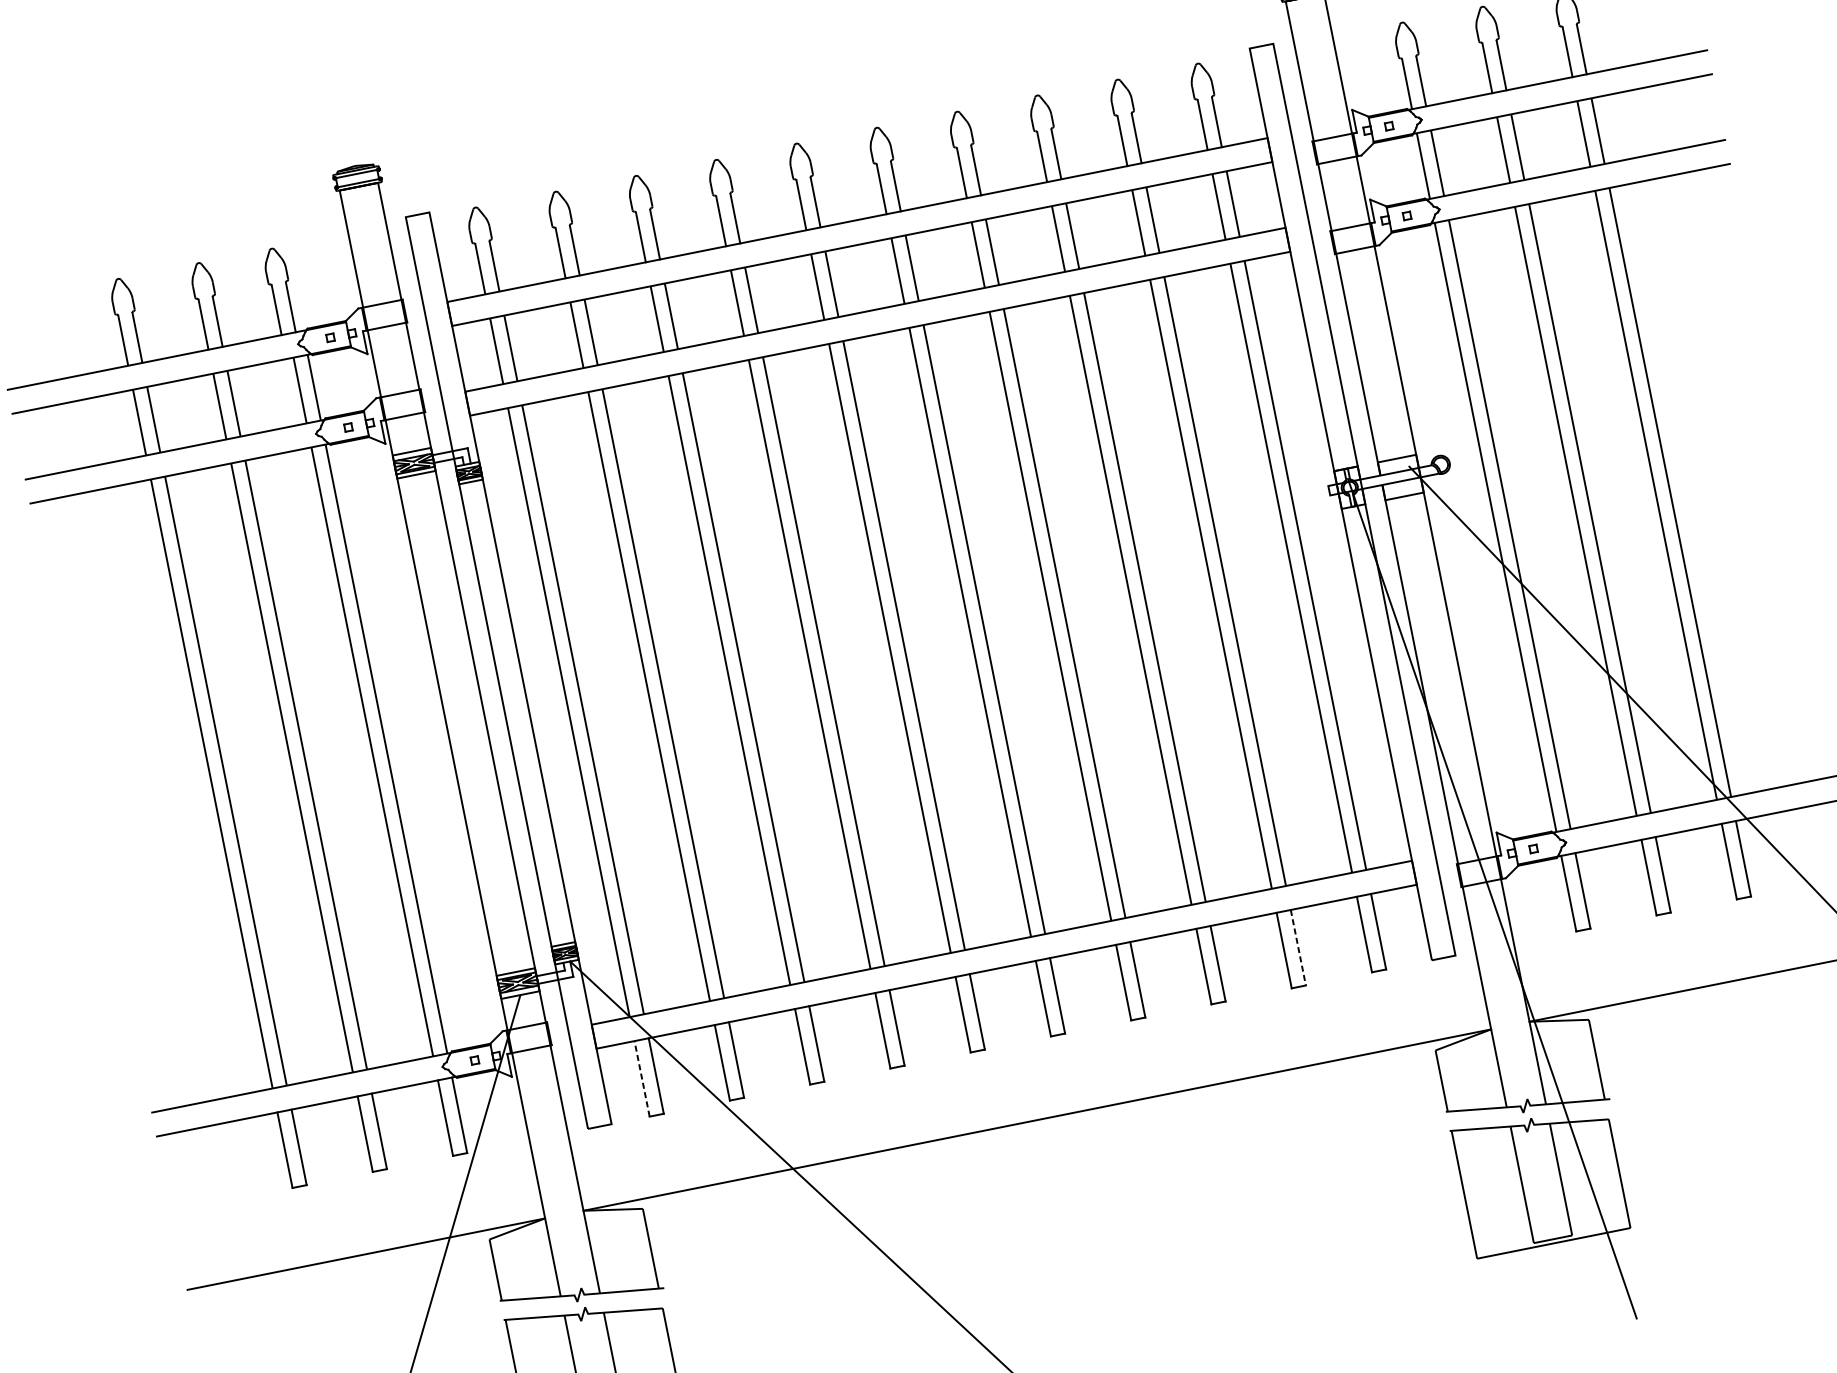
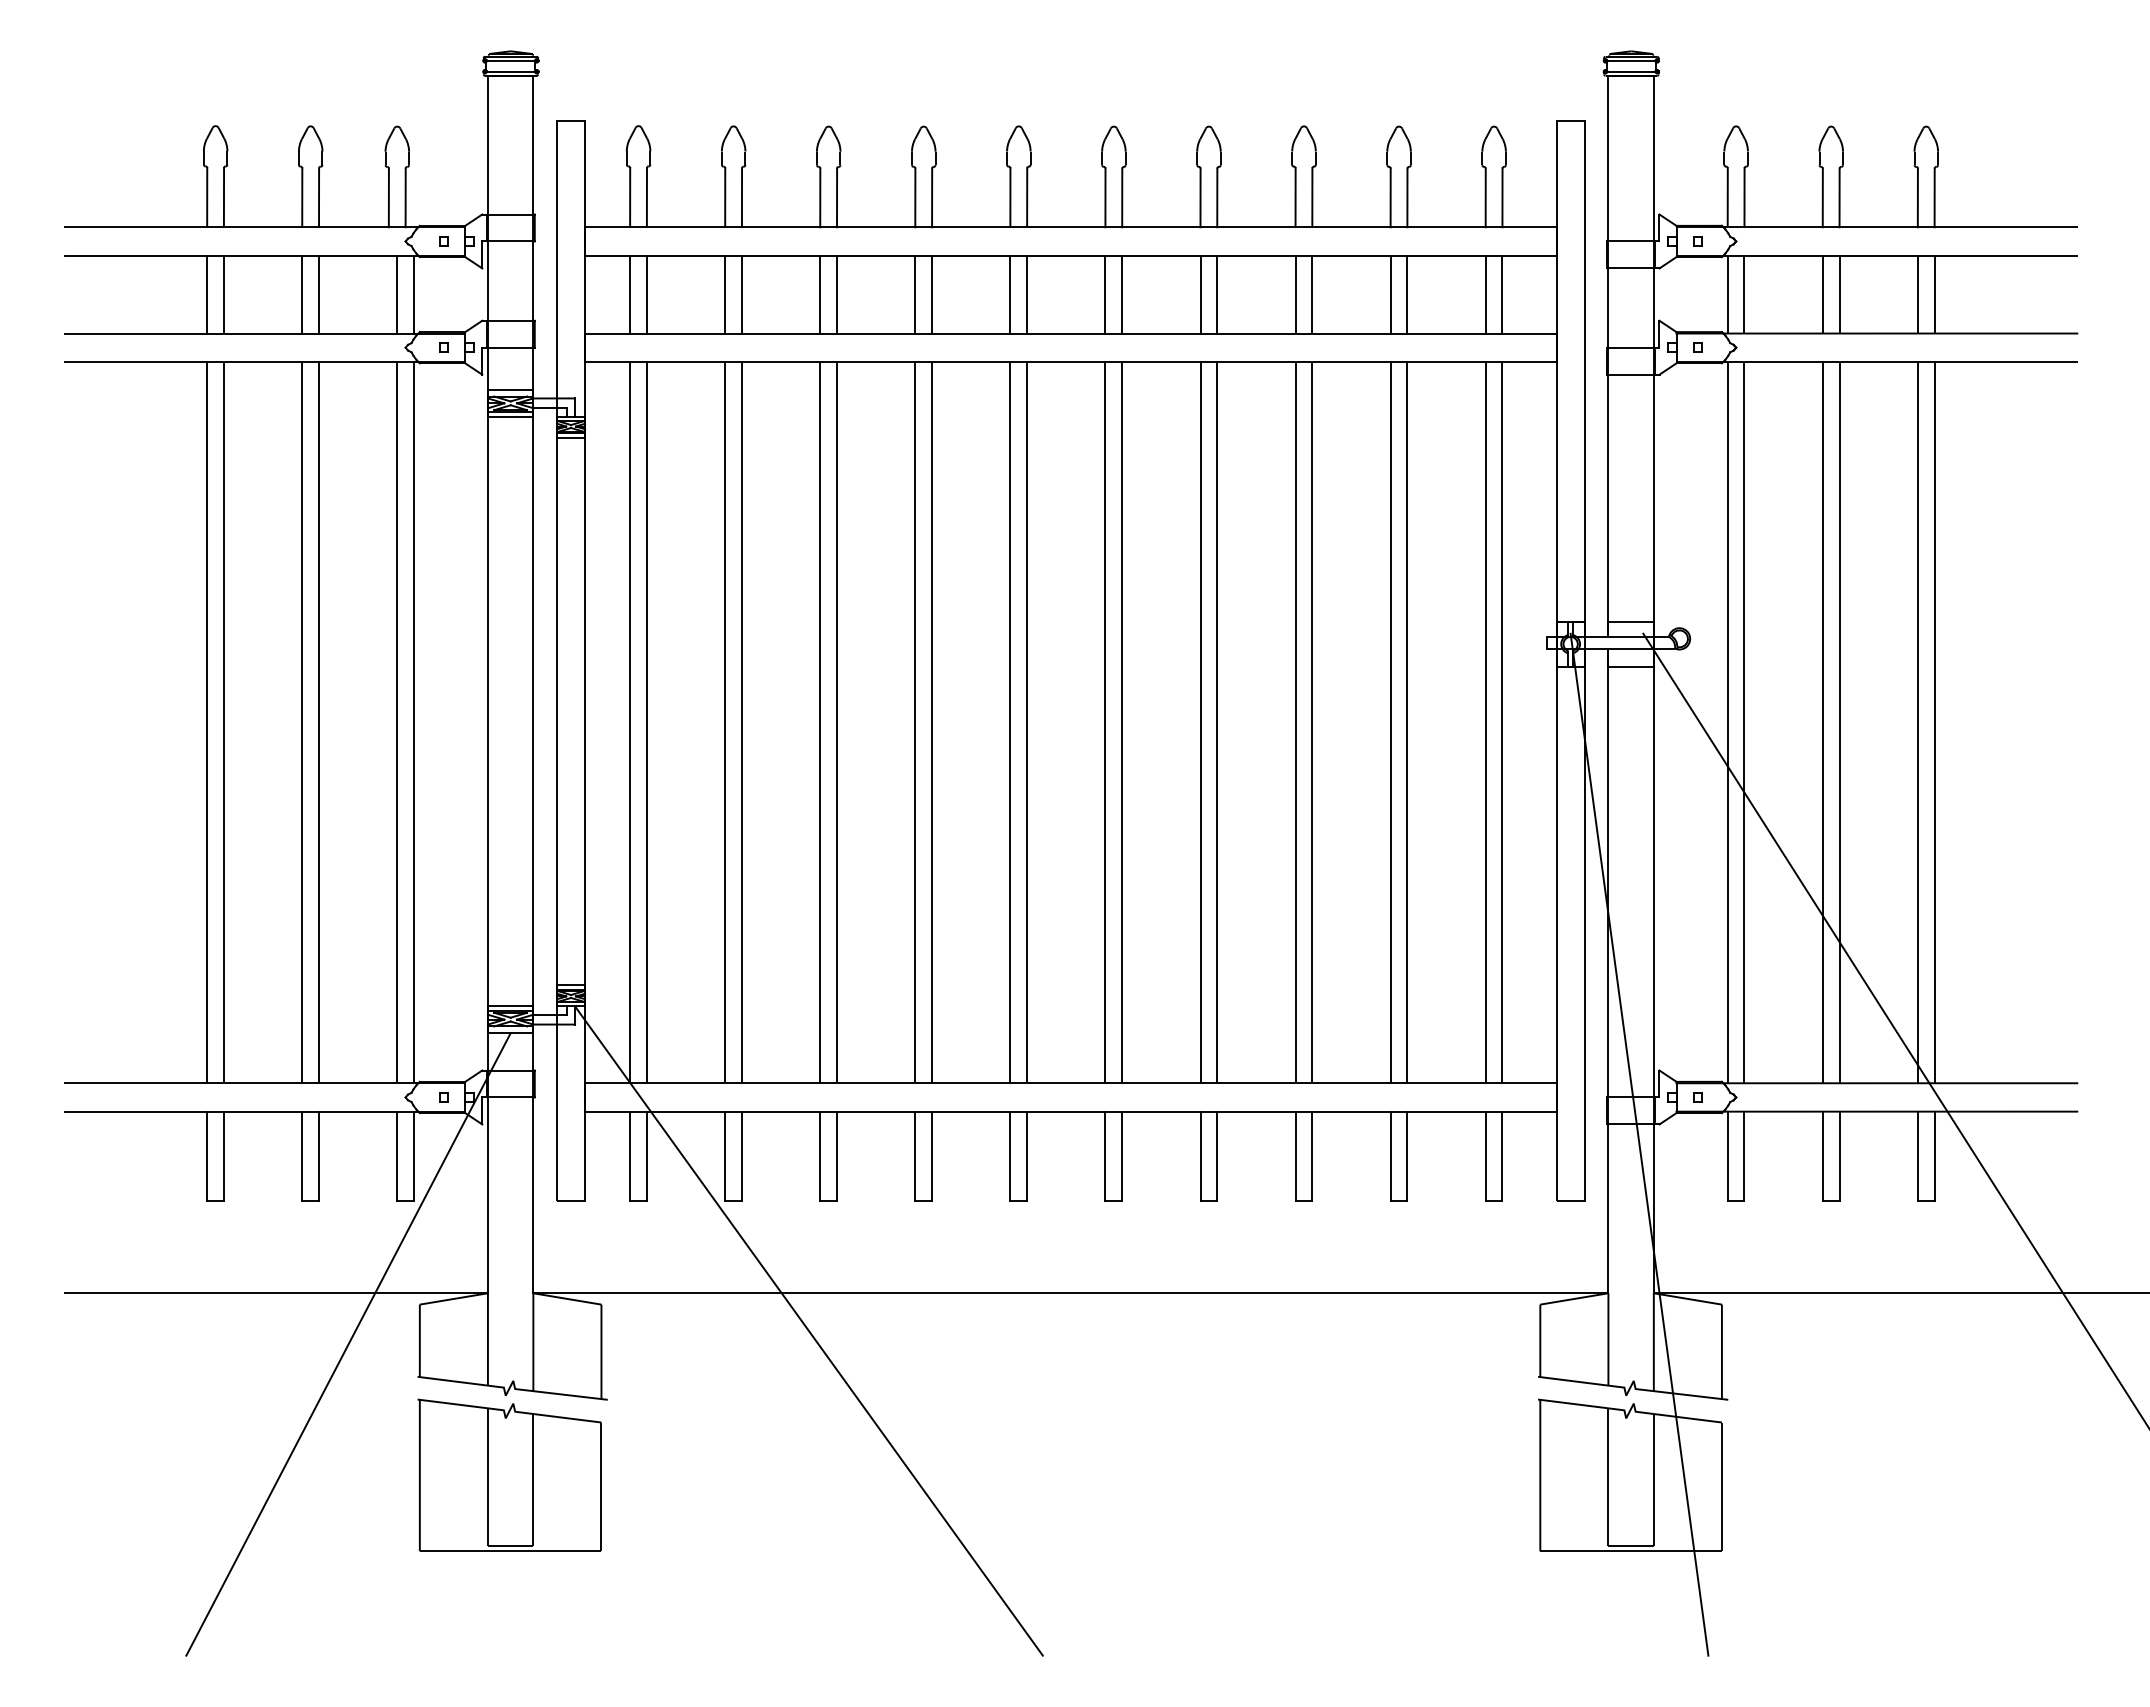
line: (1298, 947) -> (1407, 1156), dashed -> solid
line: (642, 1078) -> (630, 1156), dashed -> solid

